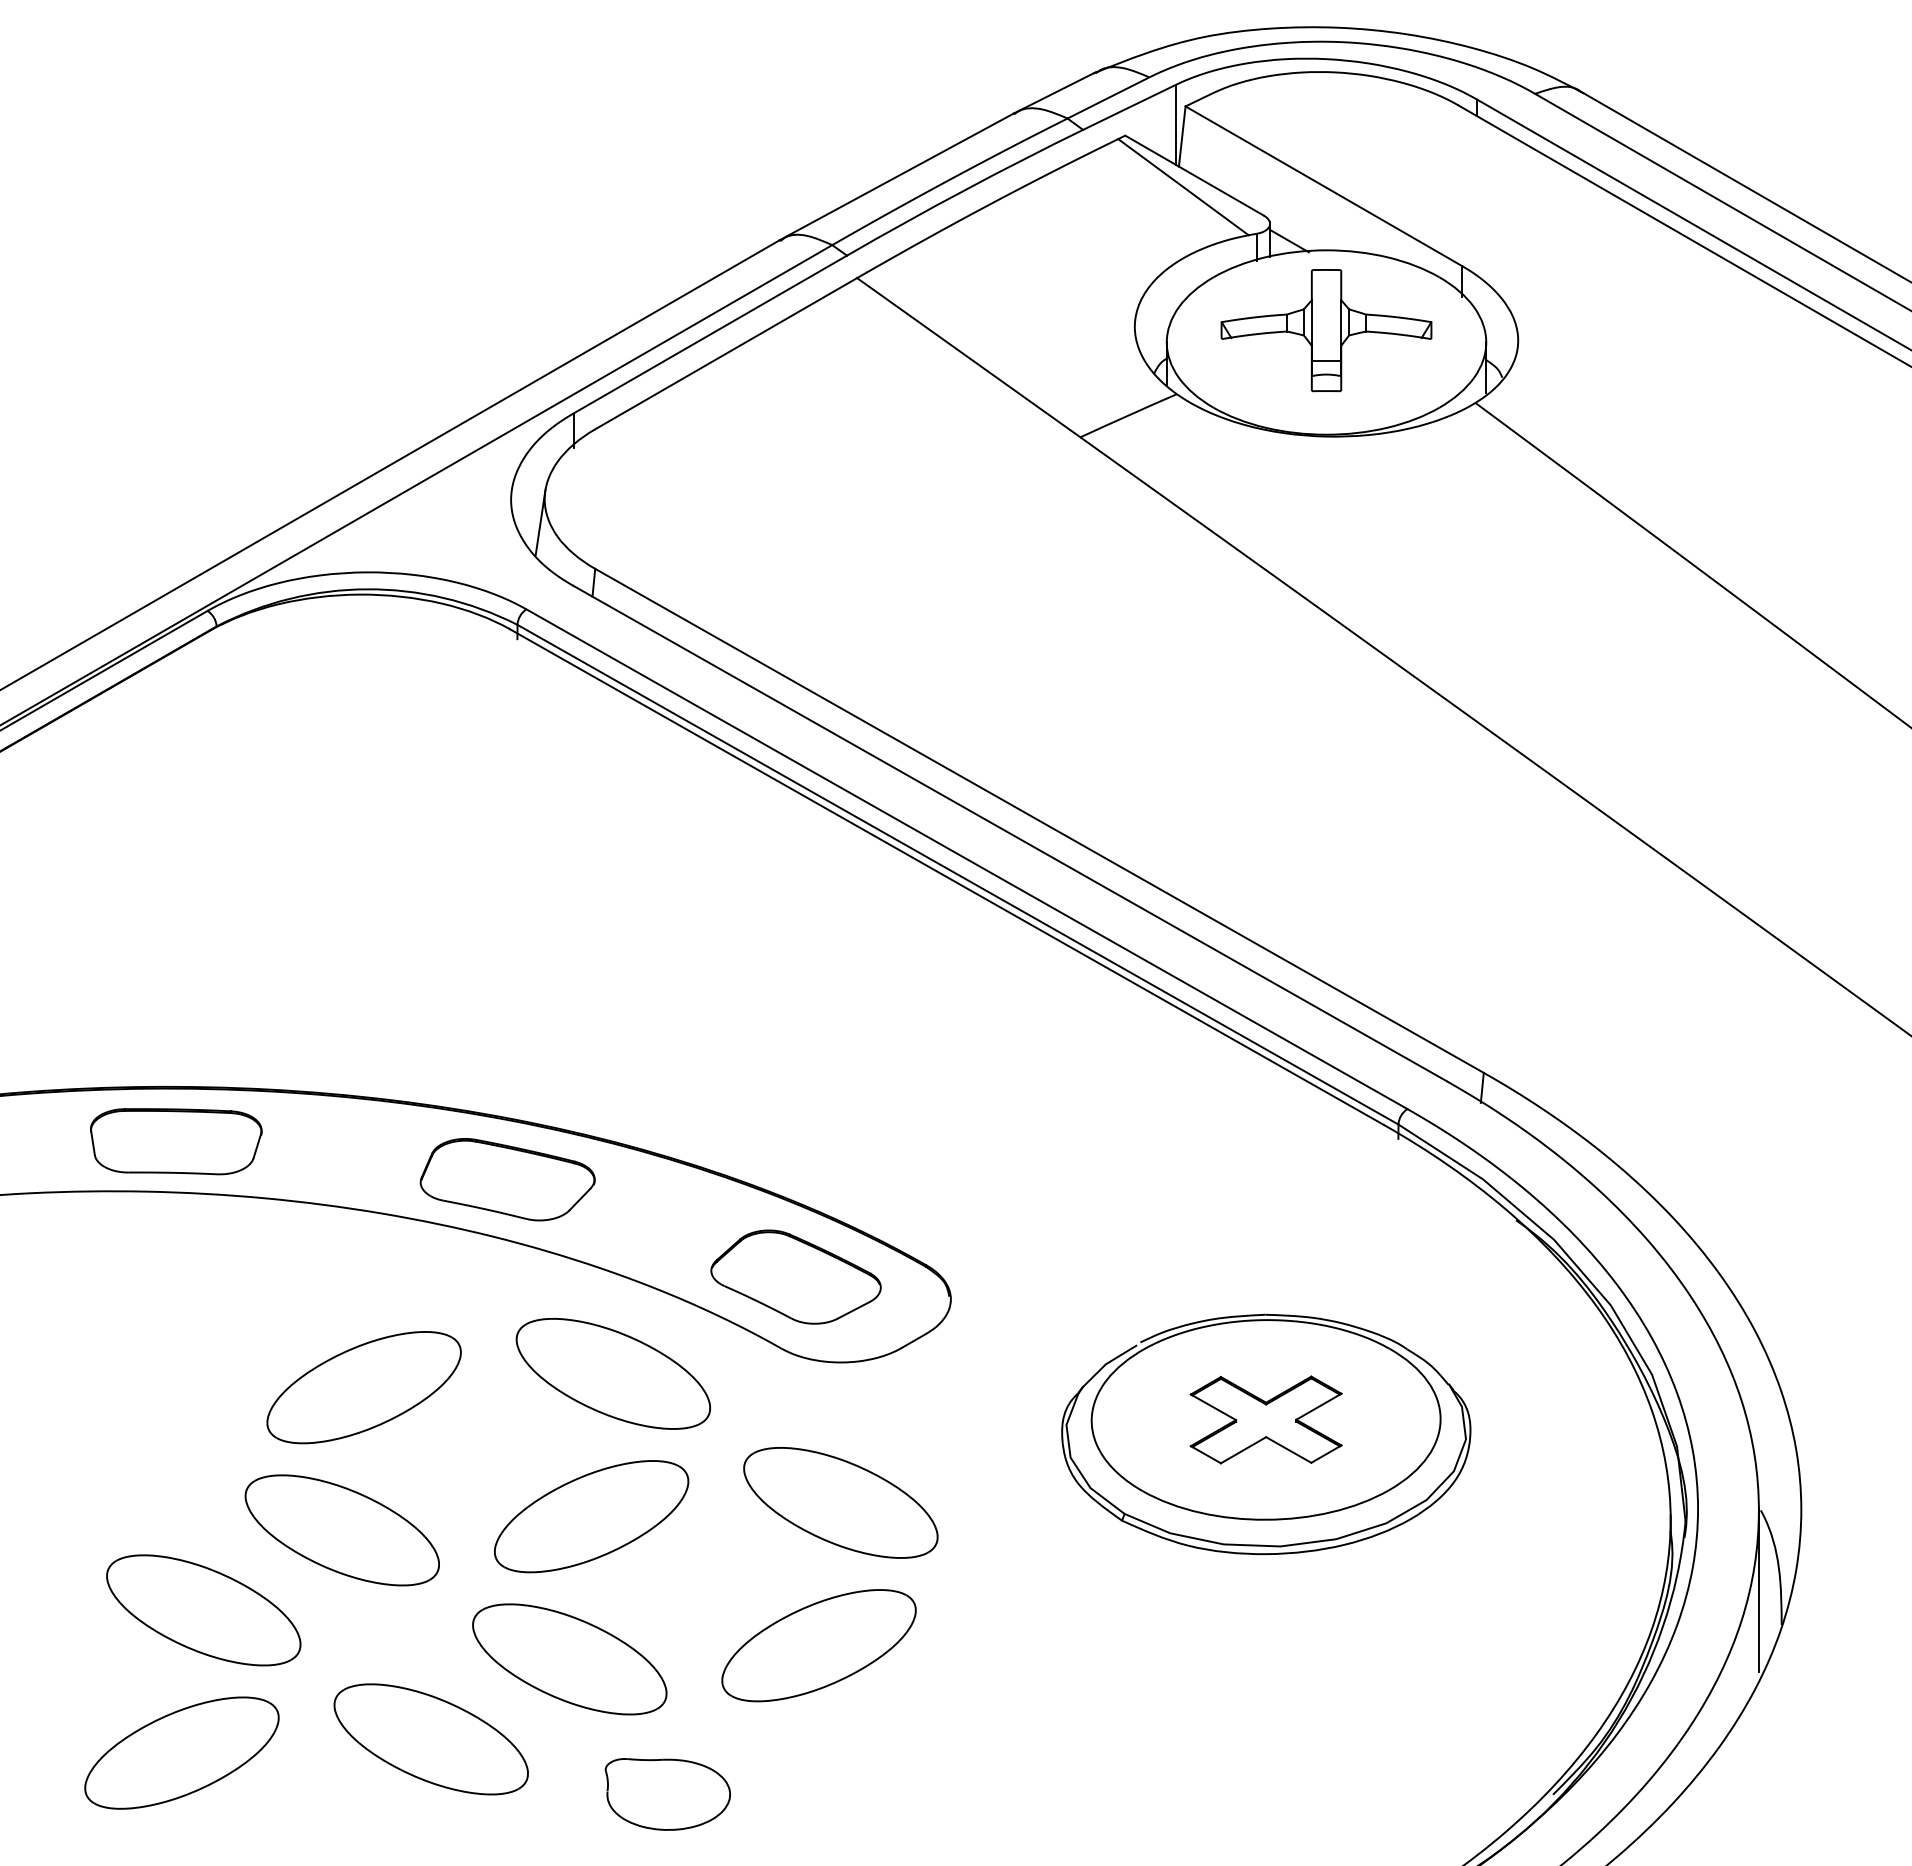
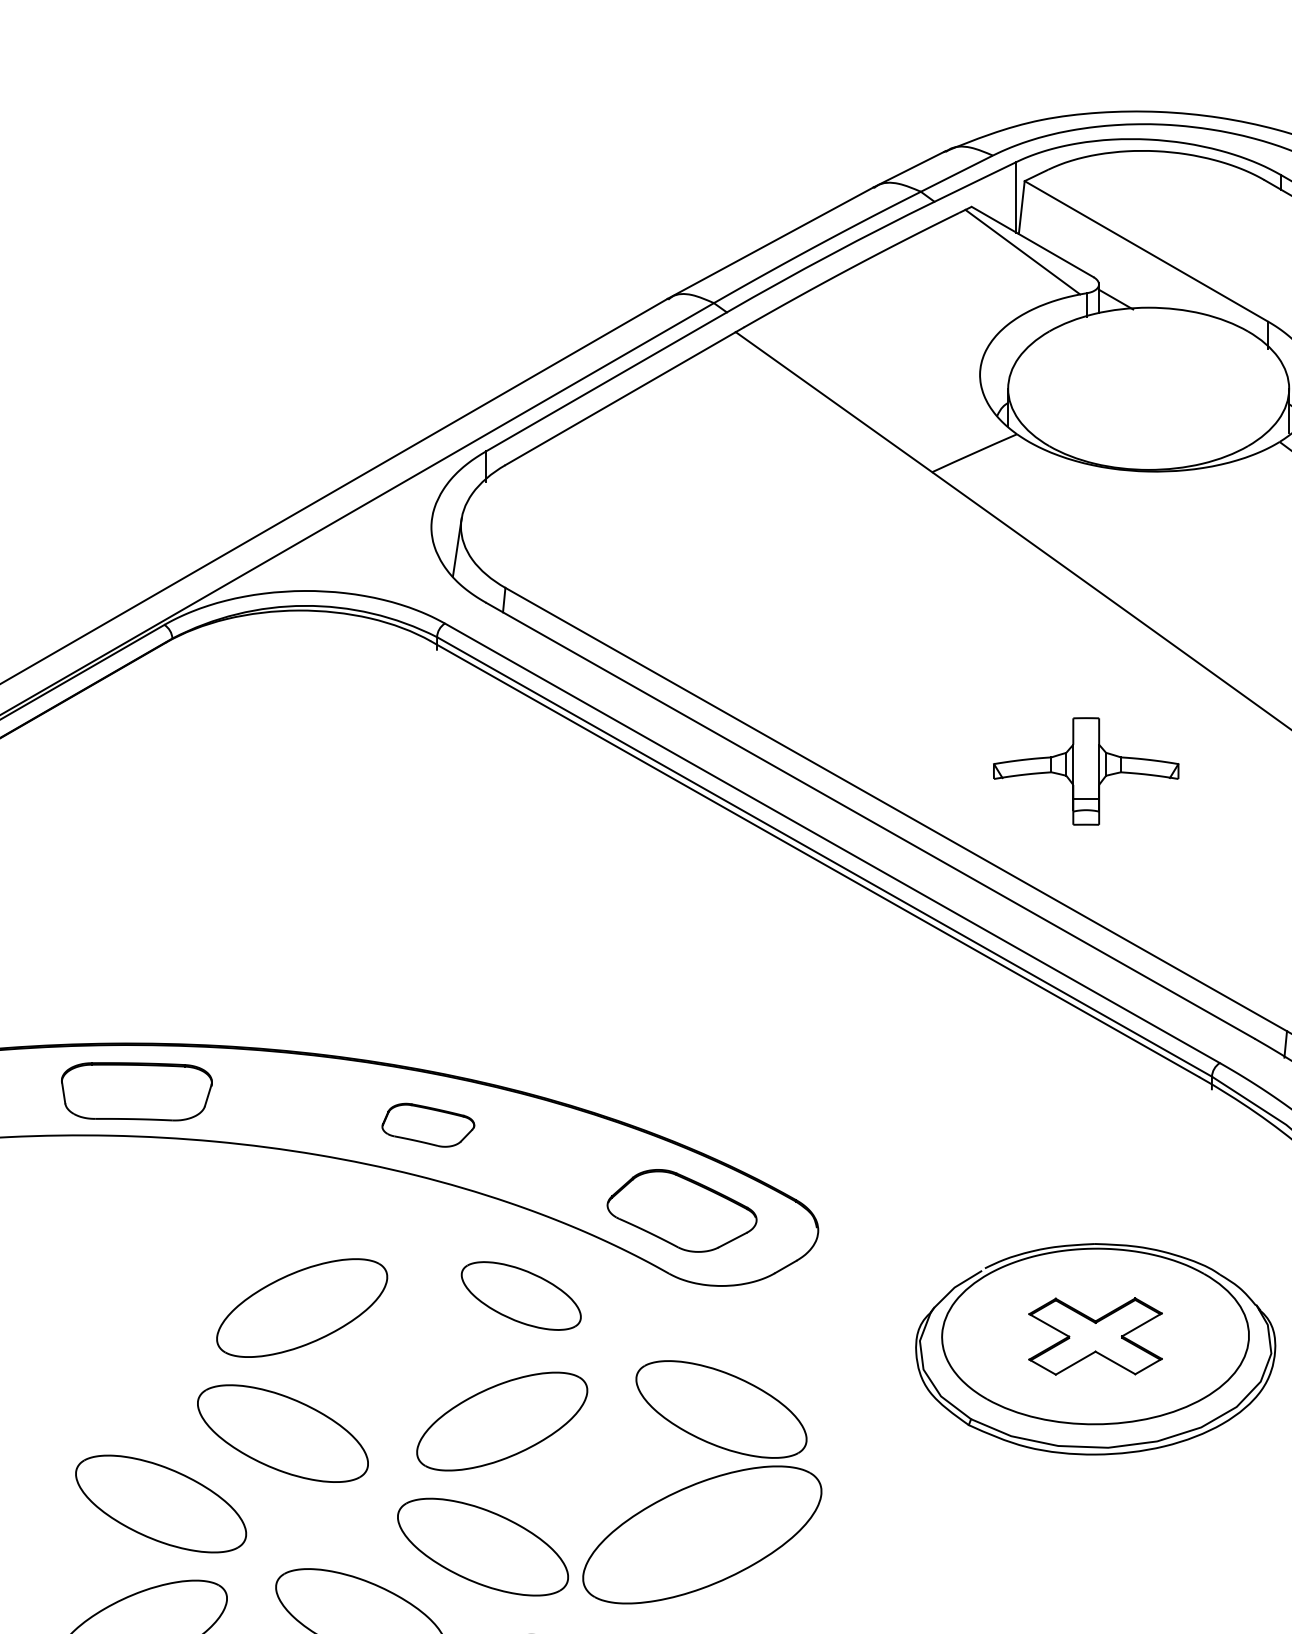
part: (1326, 330) -> (1086, 771), moved
part: (507, 1179) -> (428, 1125), size x0.6
part: (612, 1373) -> (520, 1295), size x0.7
part: (818, 1645) -> (701, 1534), size x1.4

